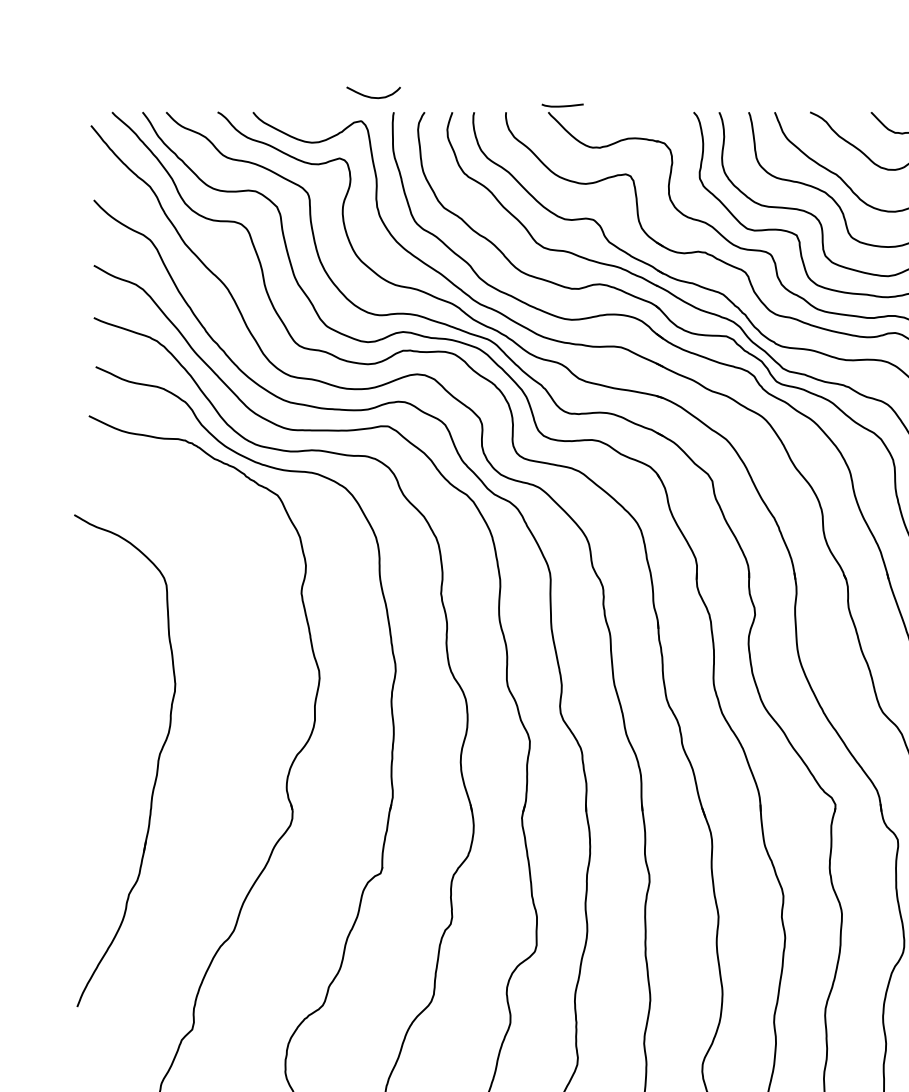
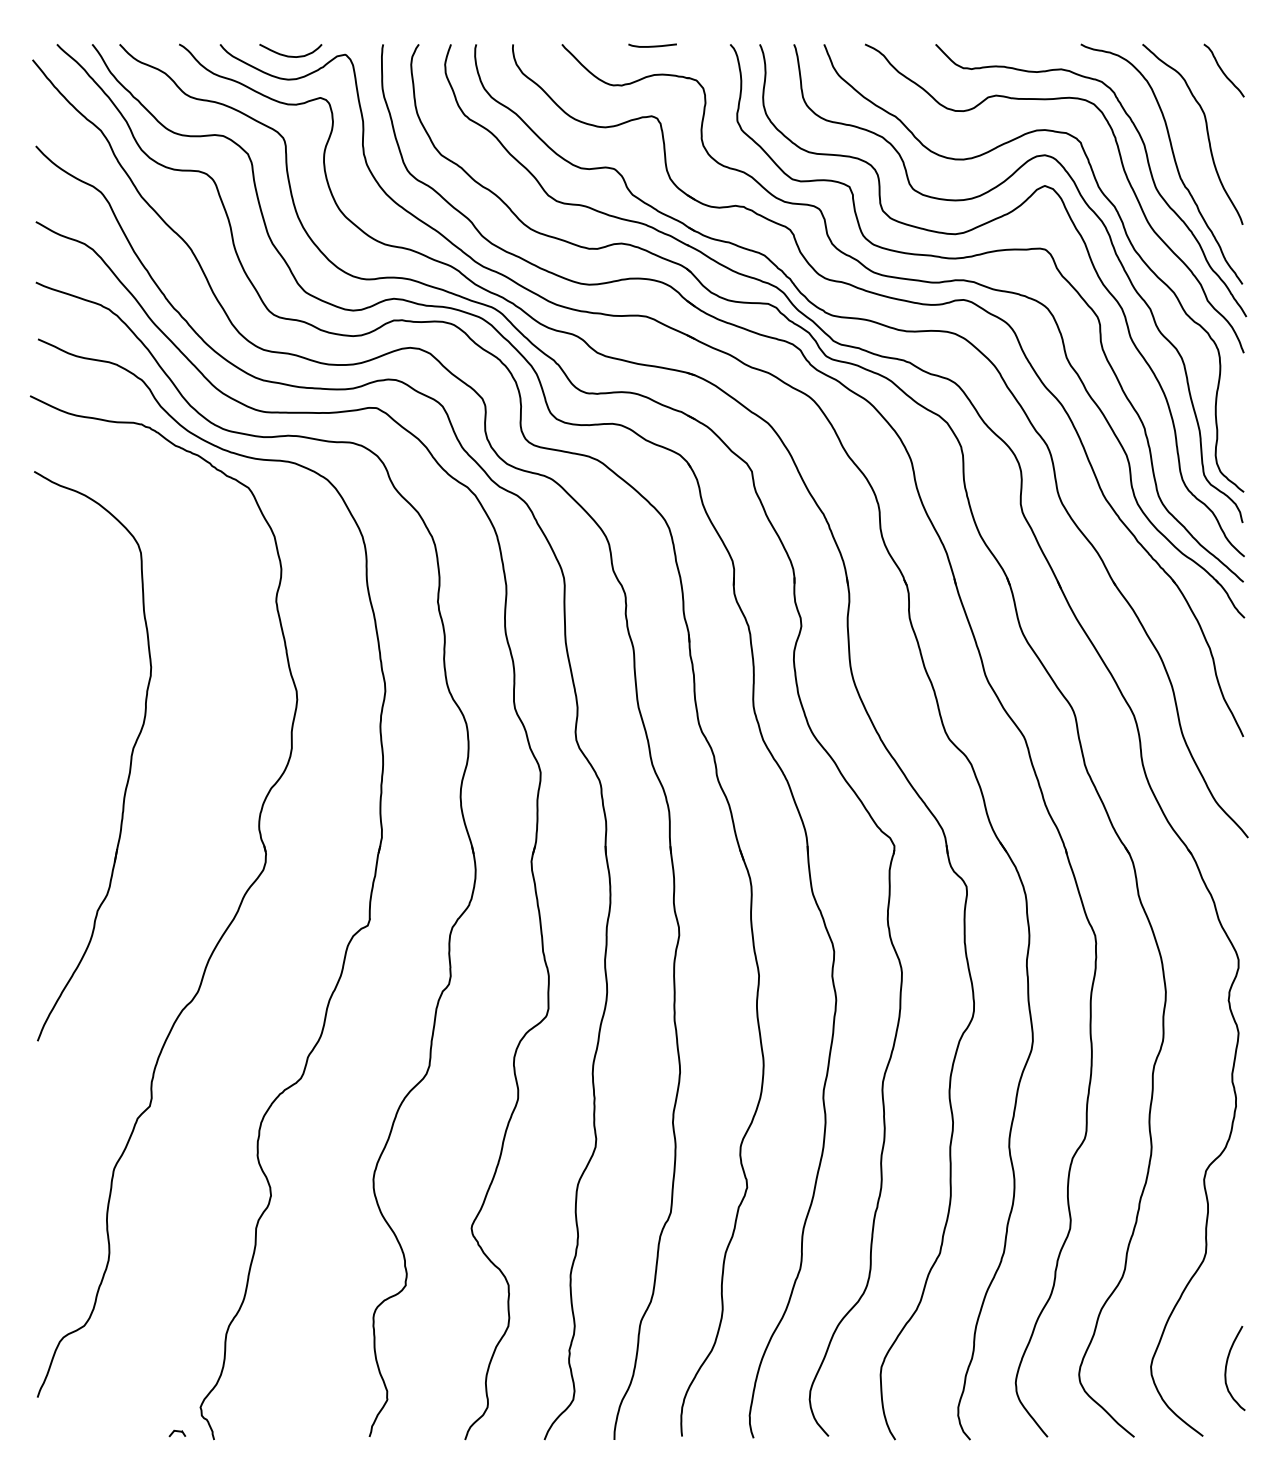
curve: (373, 96) -> (290, 55), moved
curve: (562, 105) -> (652, 45), moved
part: (157, 761) -> (130, 756), moved

